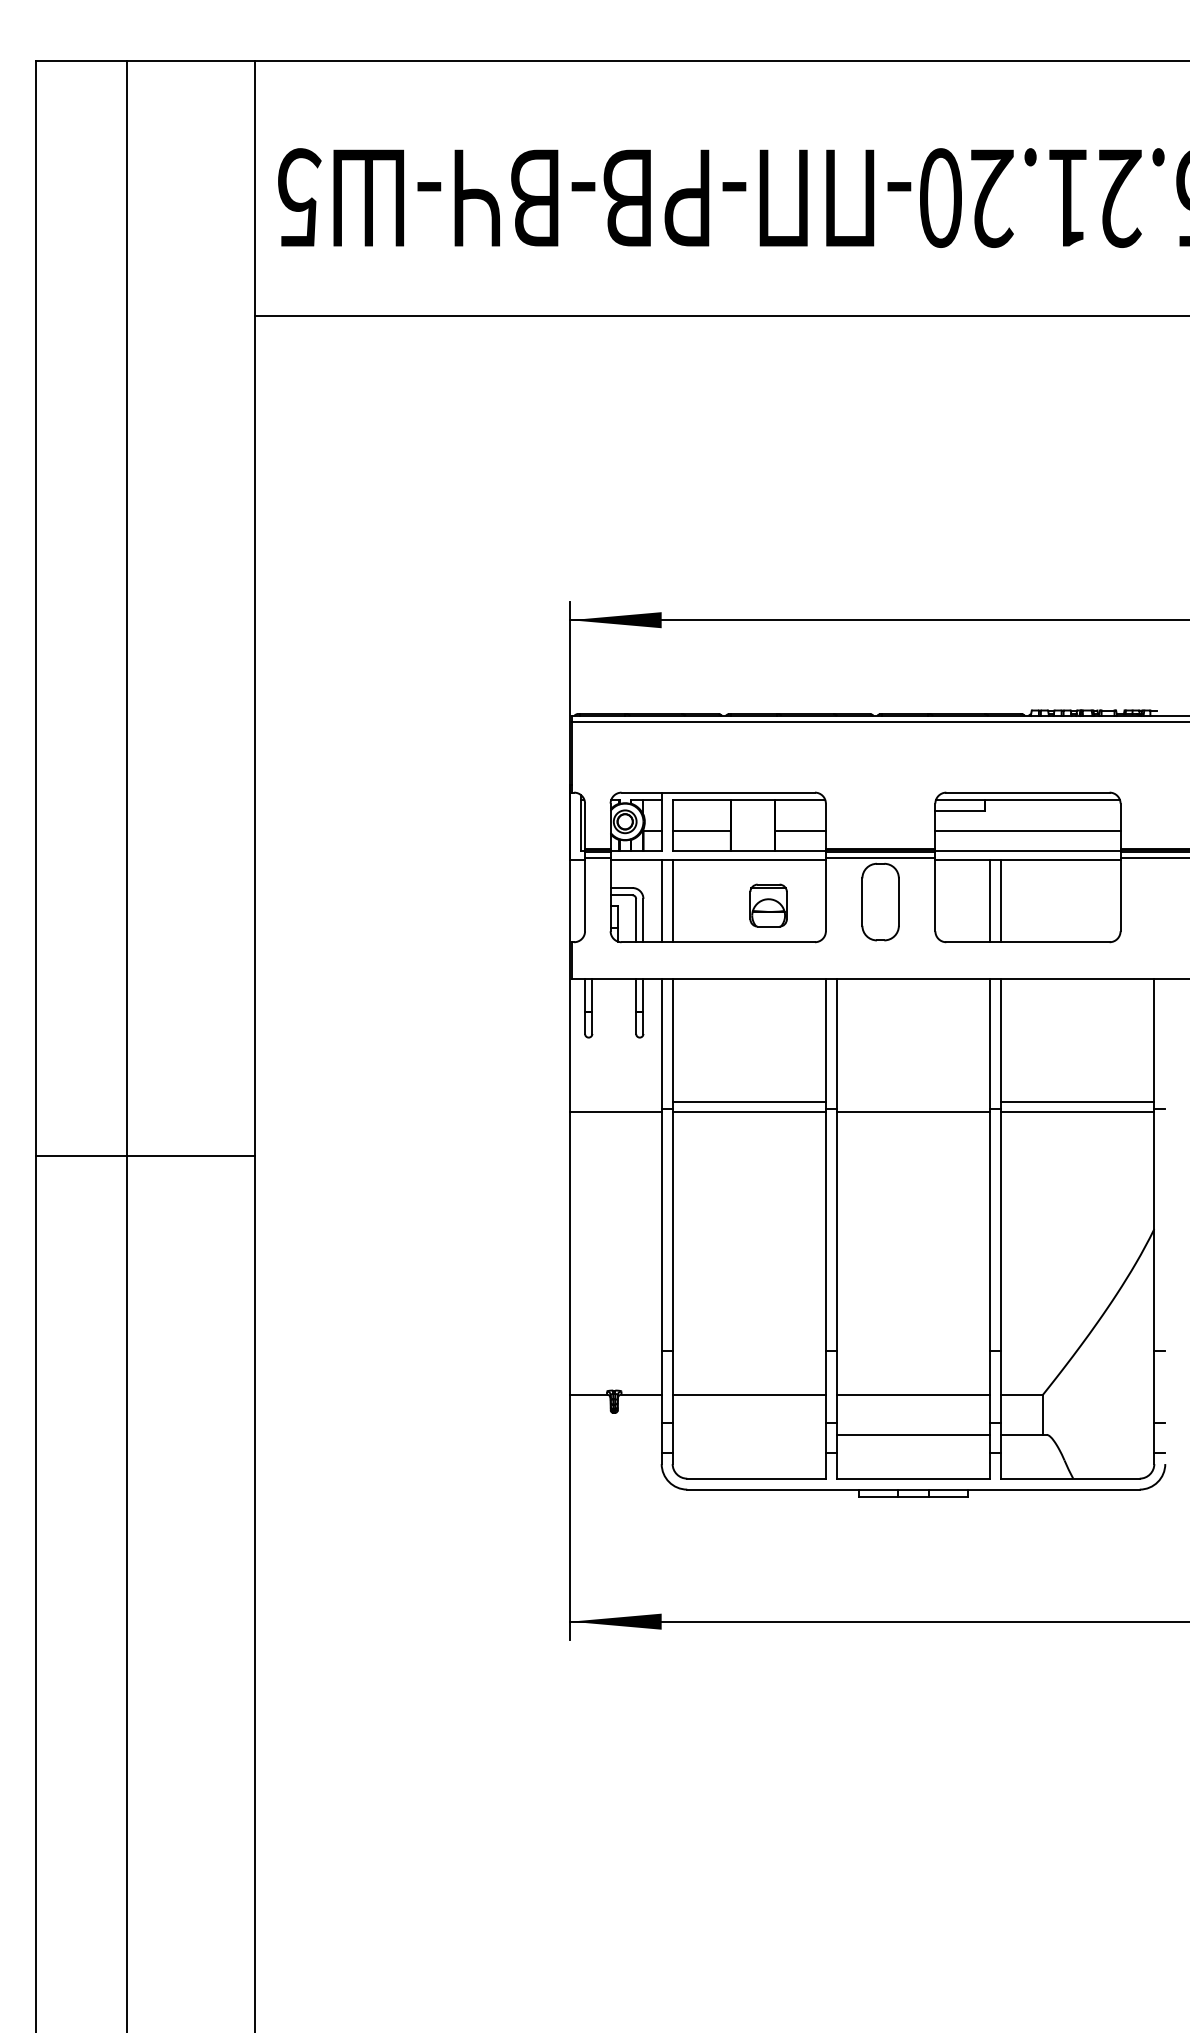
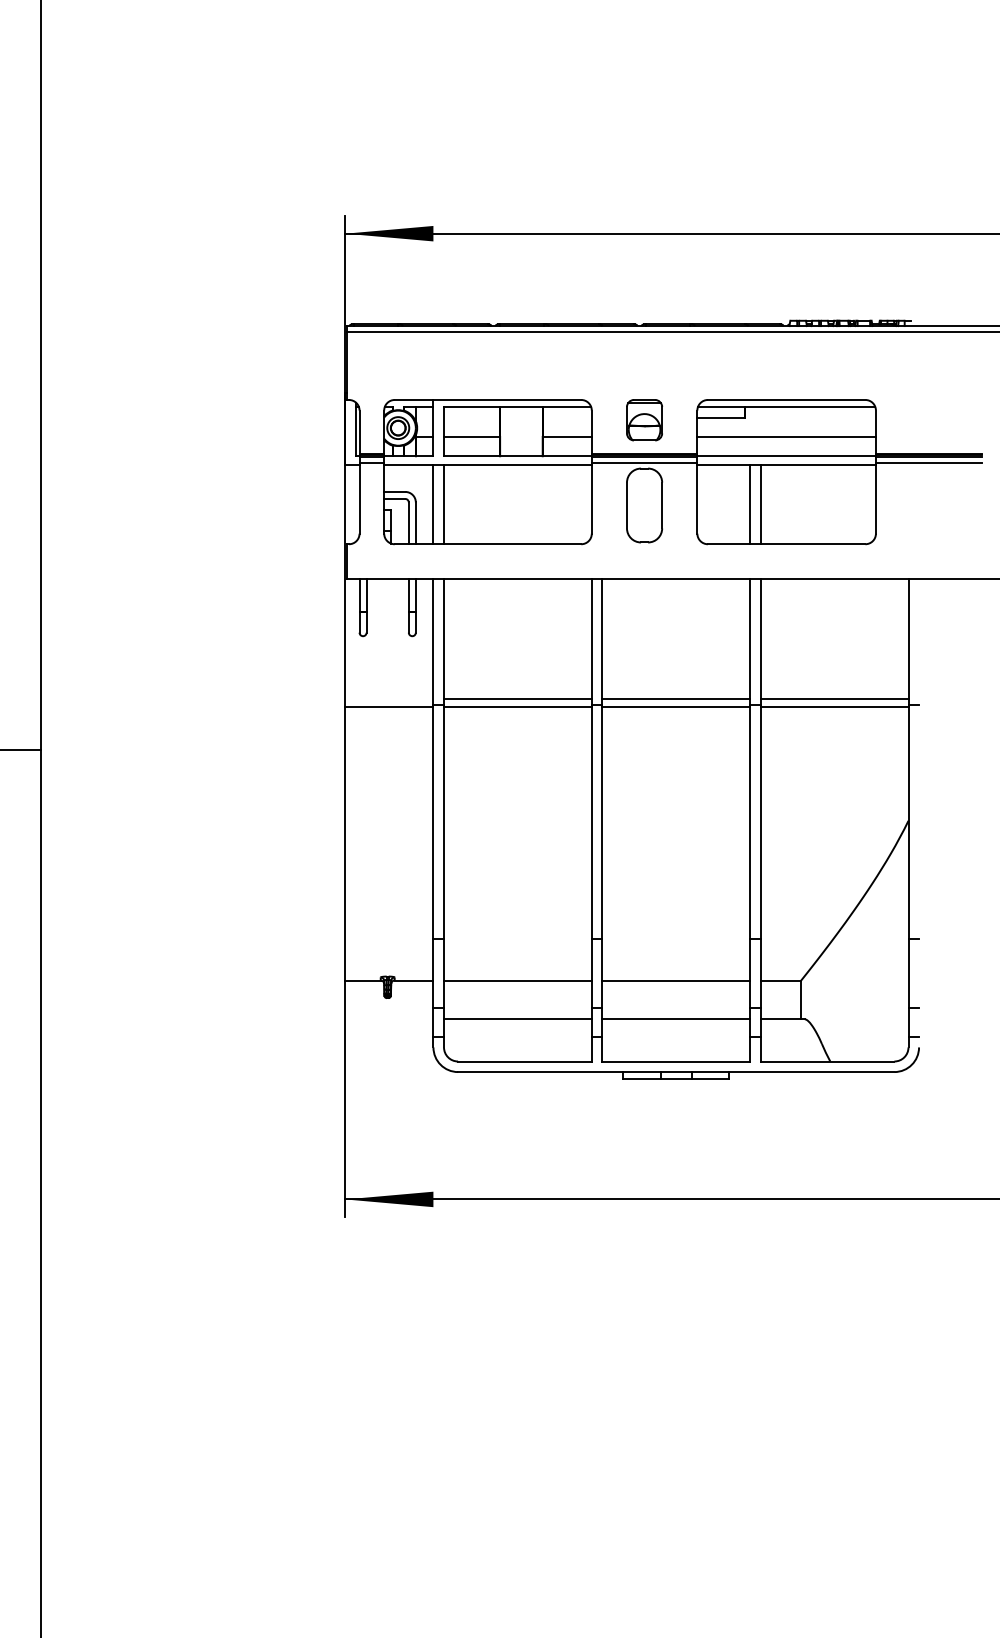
part: (768, 905) -> (644, 420), moved
line: (913, 1102) -> (676, 698), added
line: (748, 1434) -> (517, 1018), added

